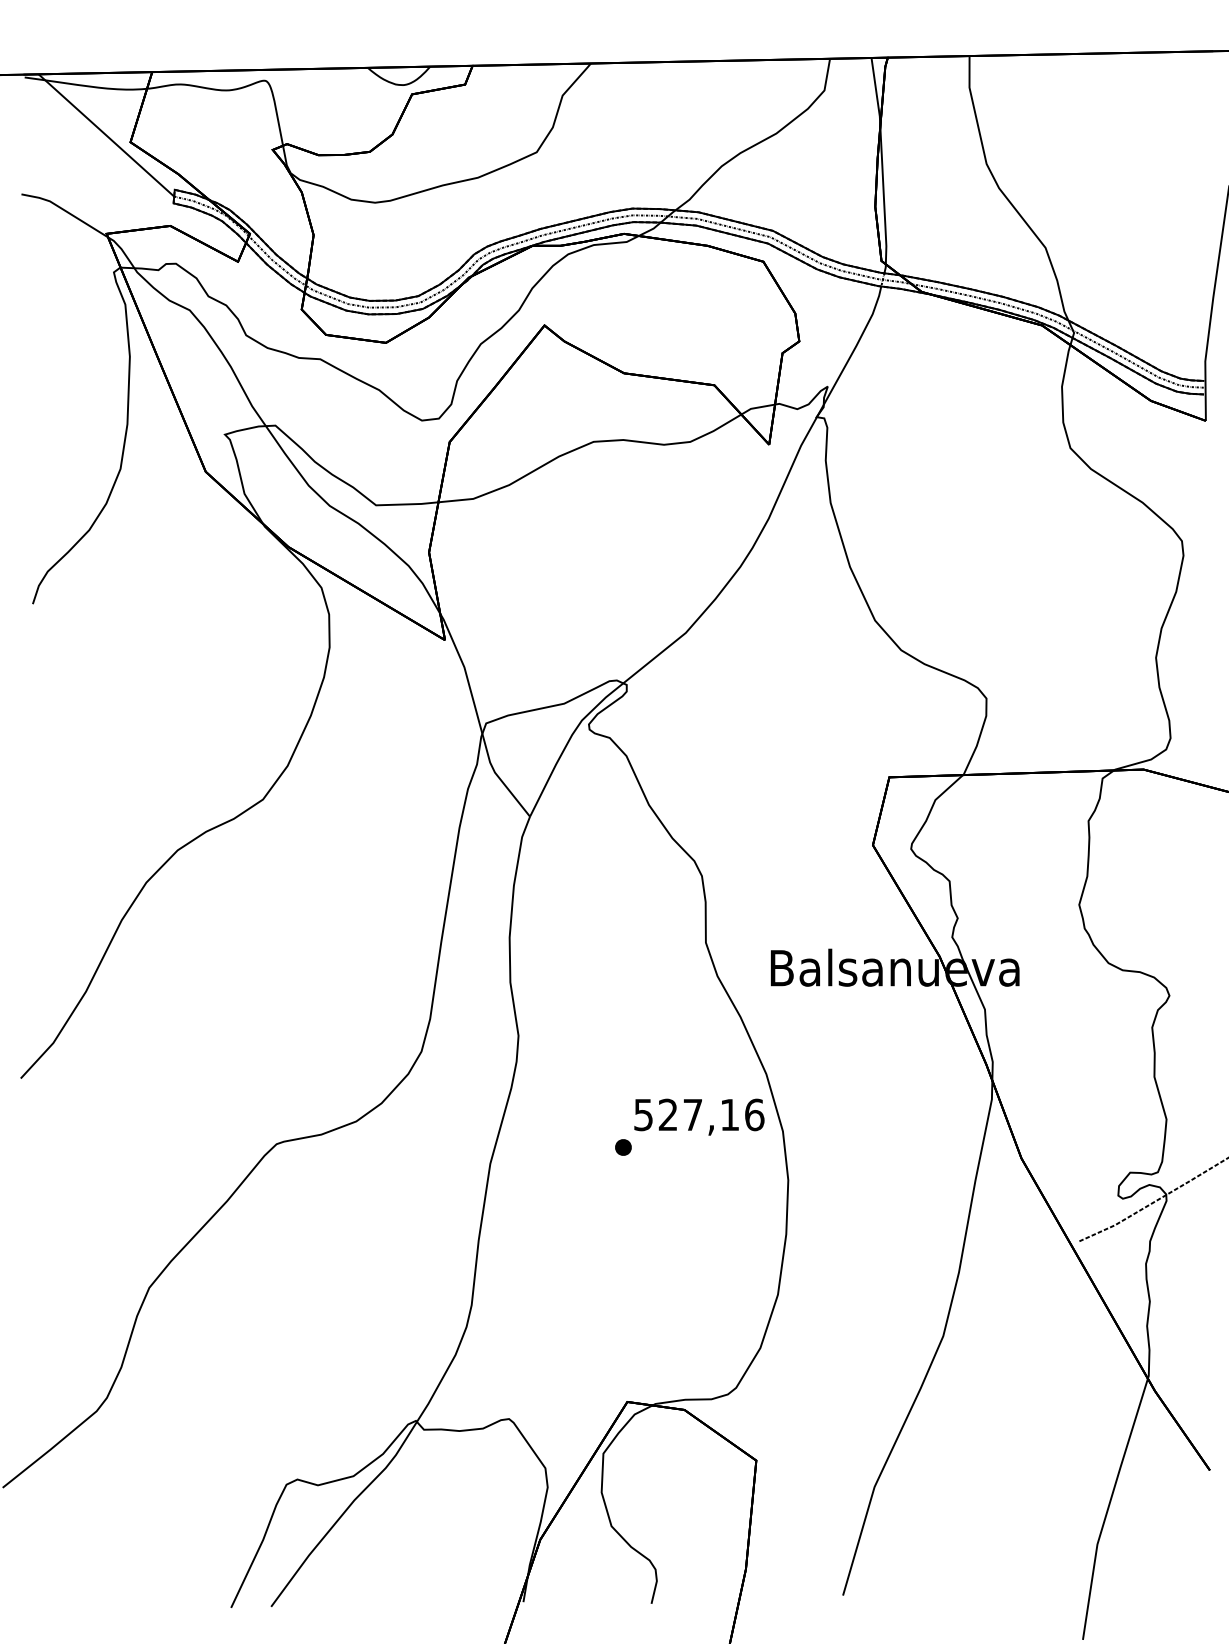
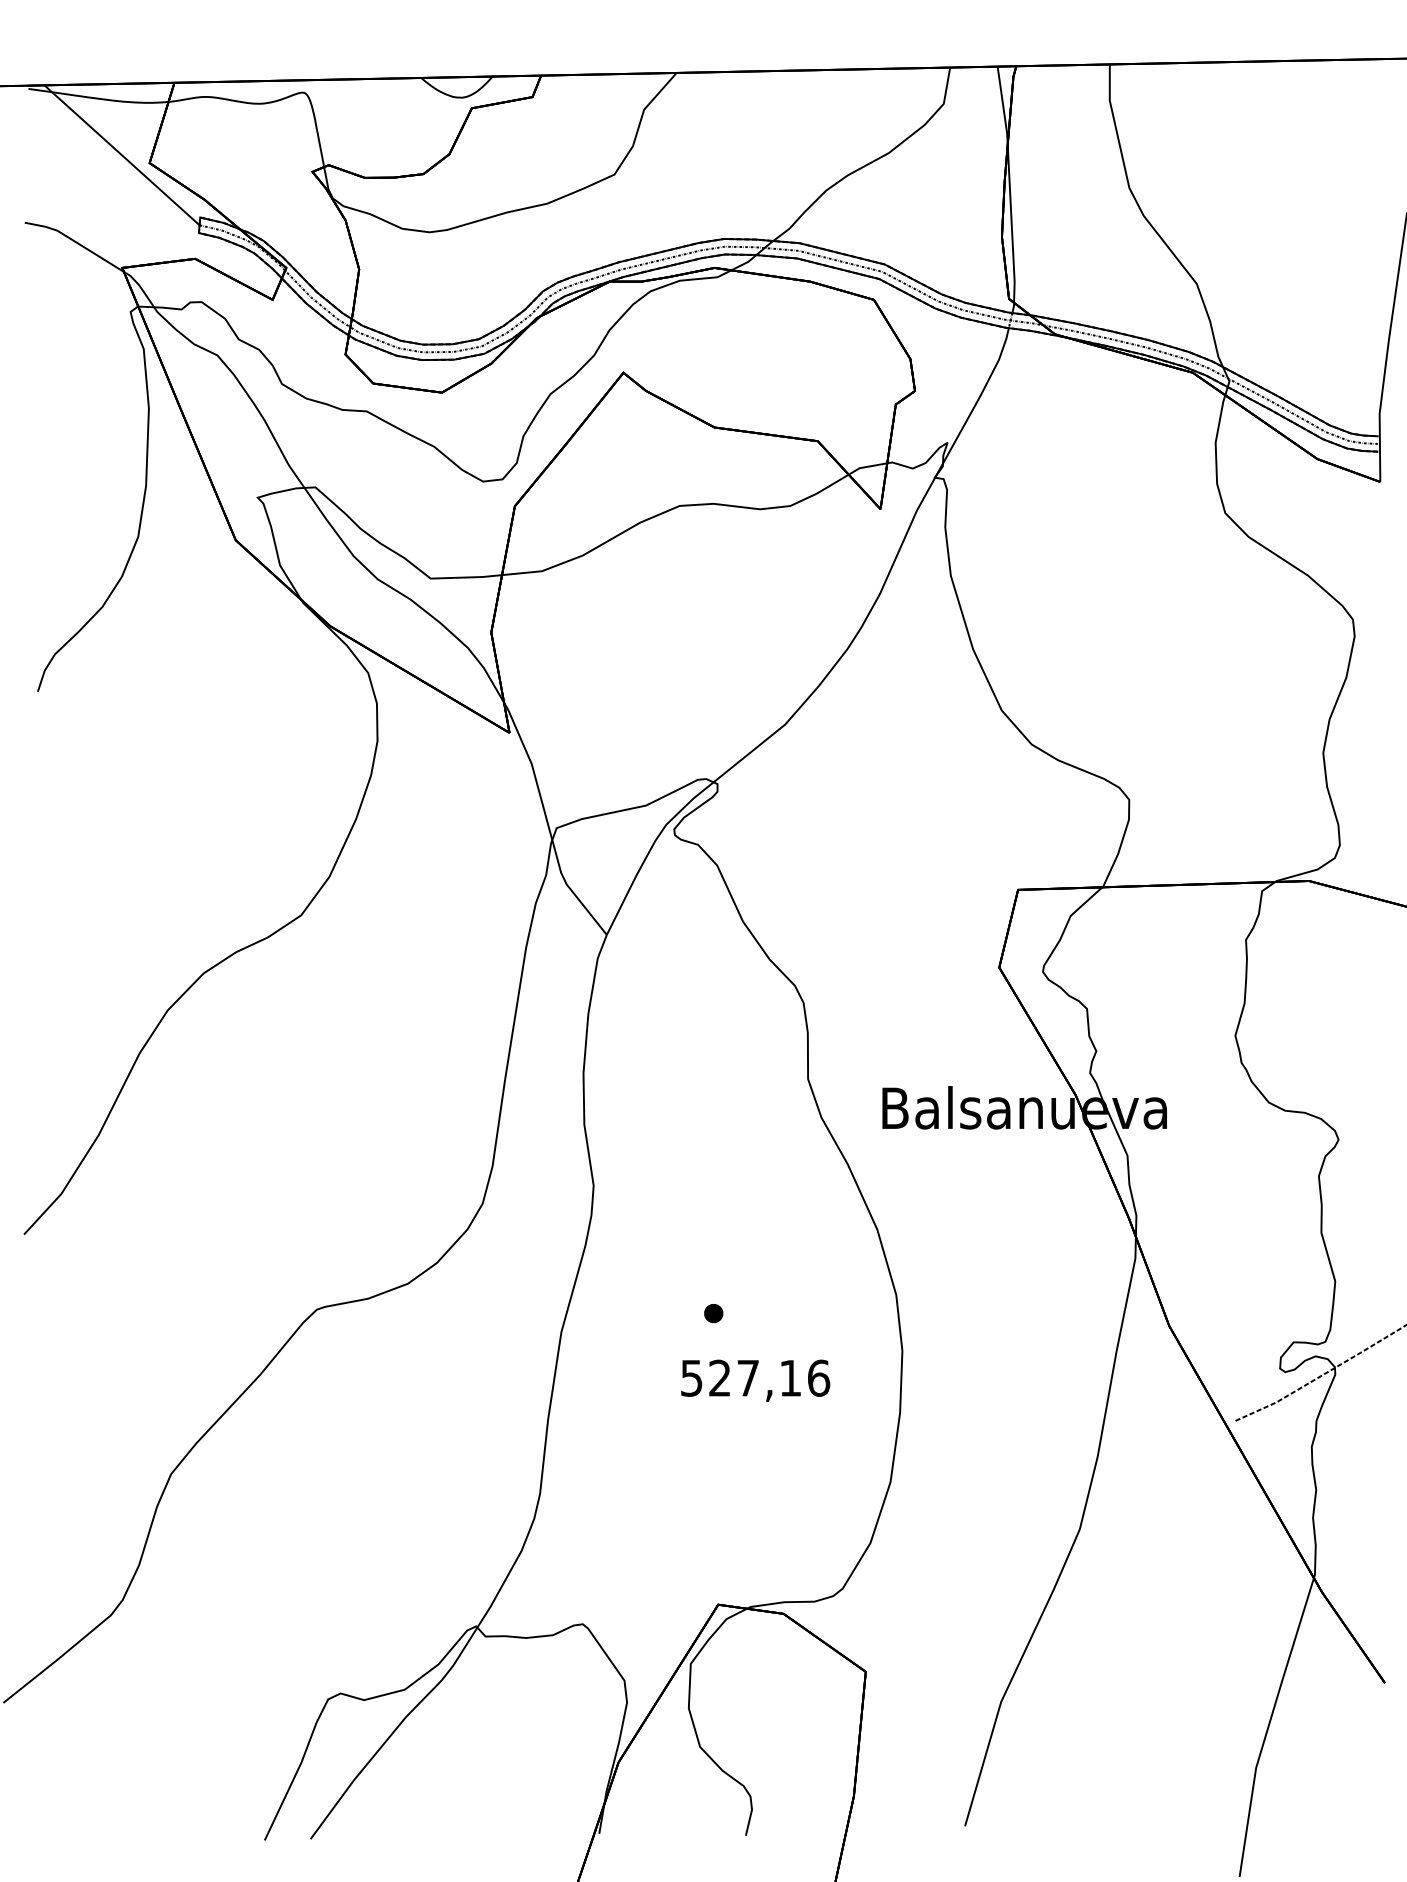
text: (699, 1116) -> (755, 1380), moved

